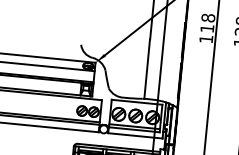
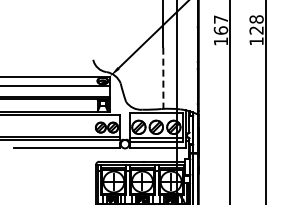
text: (207, 22) -> (220, 24), 118 -> 167
line: (147, 69) -> (163, 78), solid -> dashed

